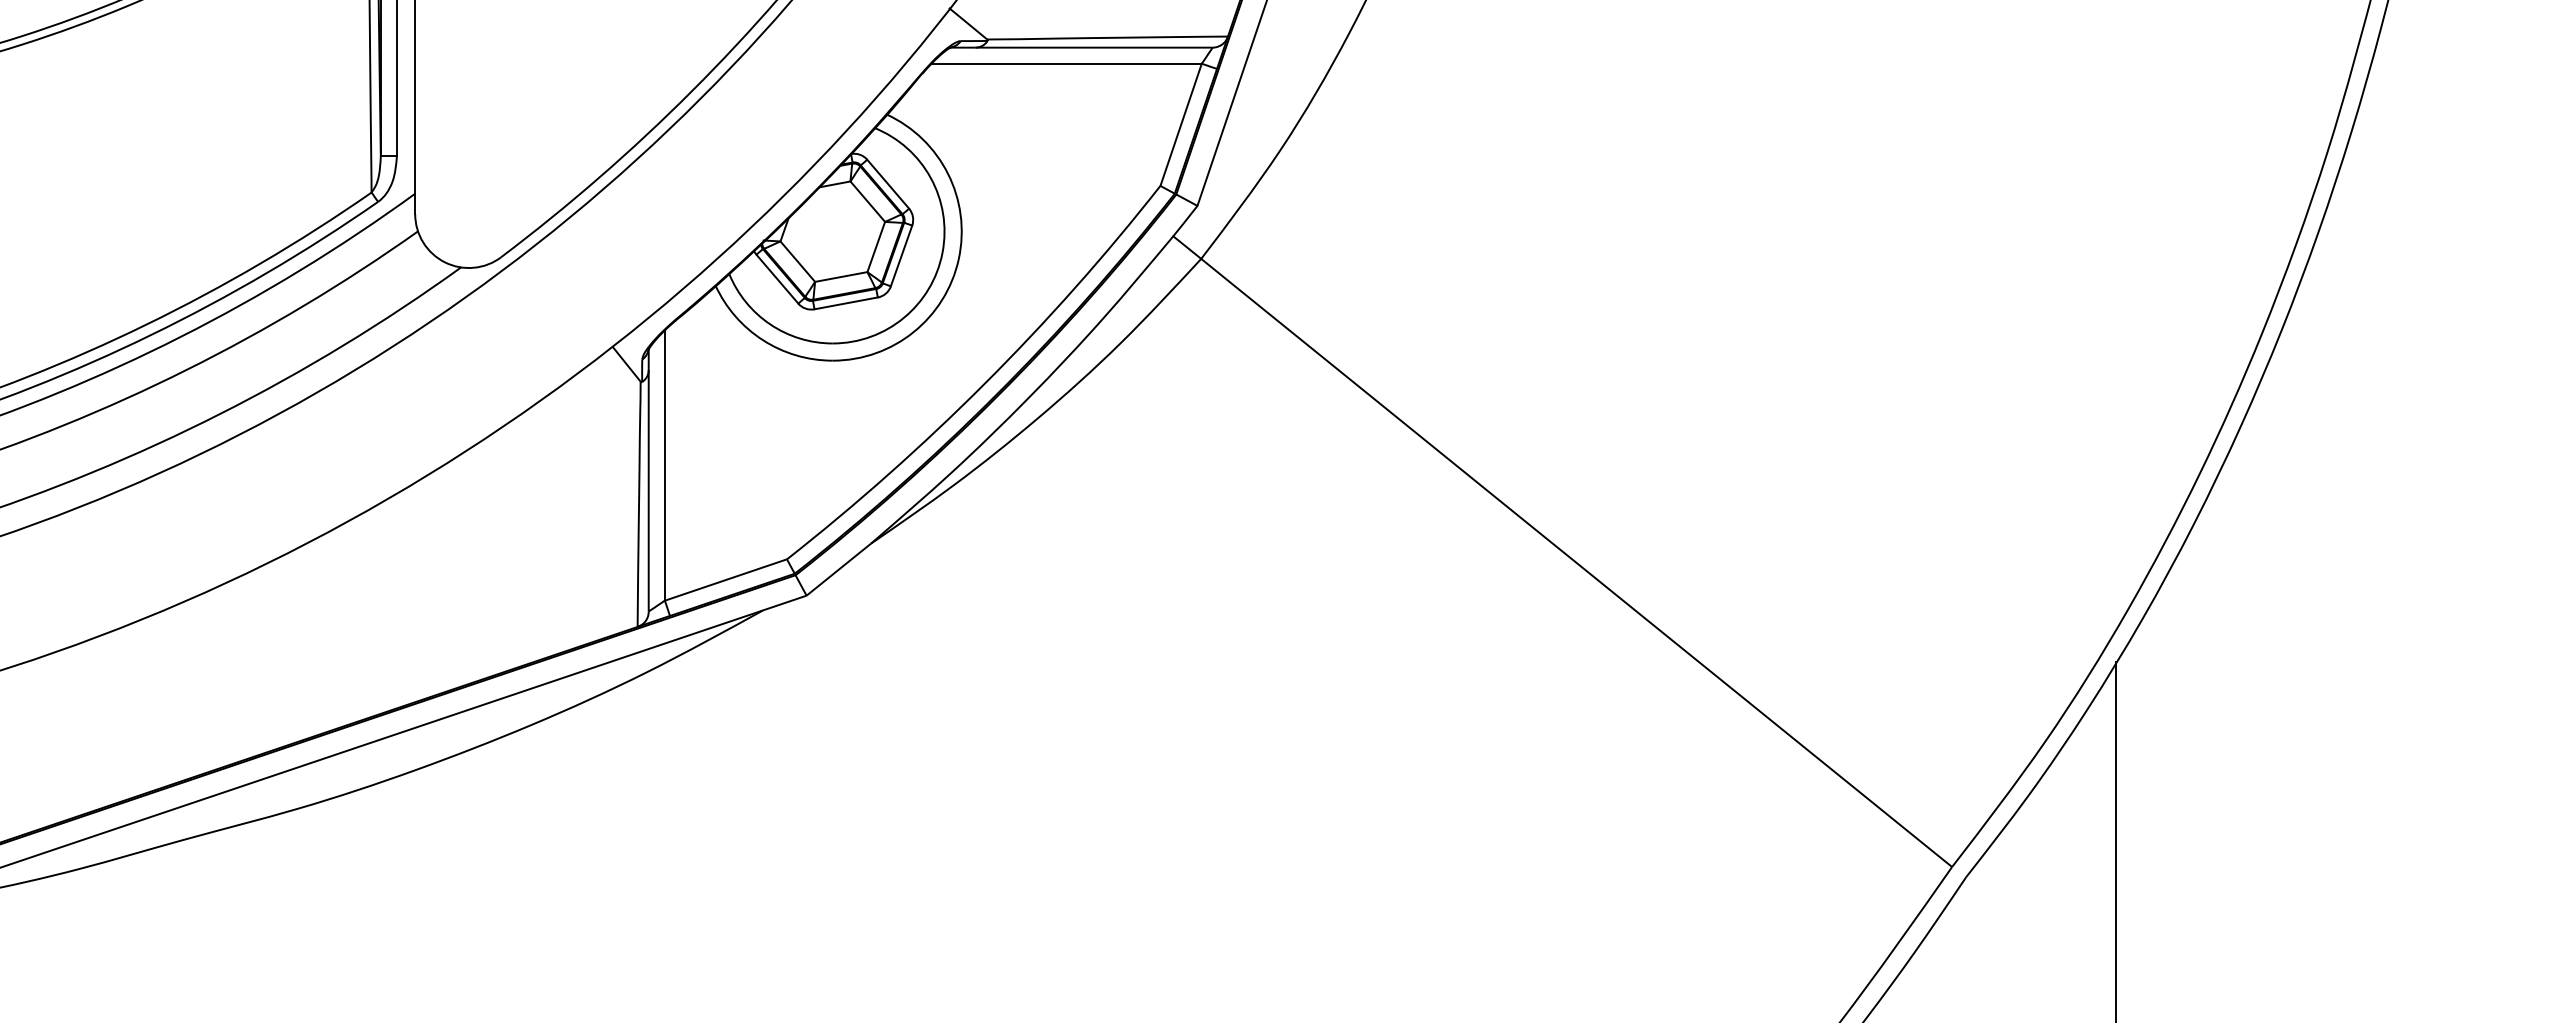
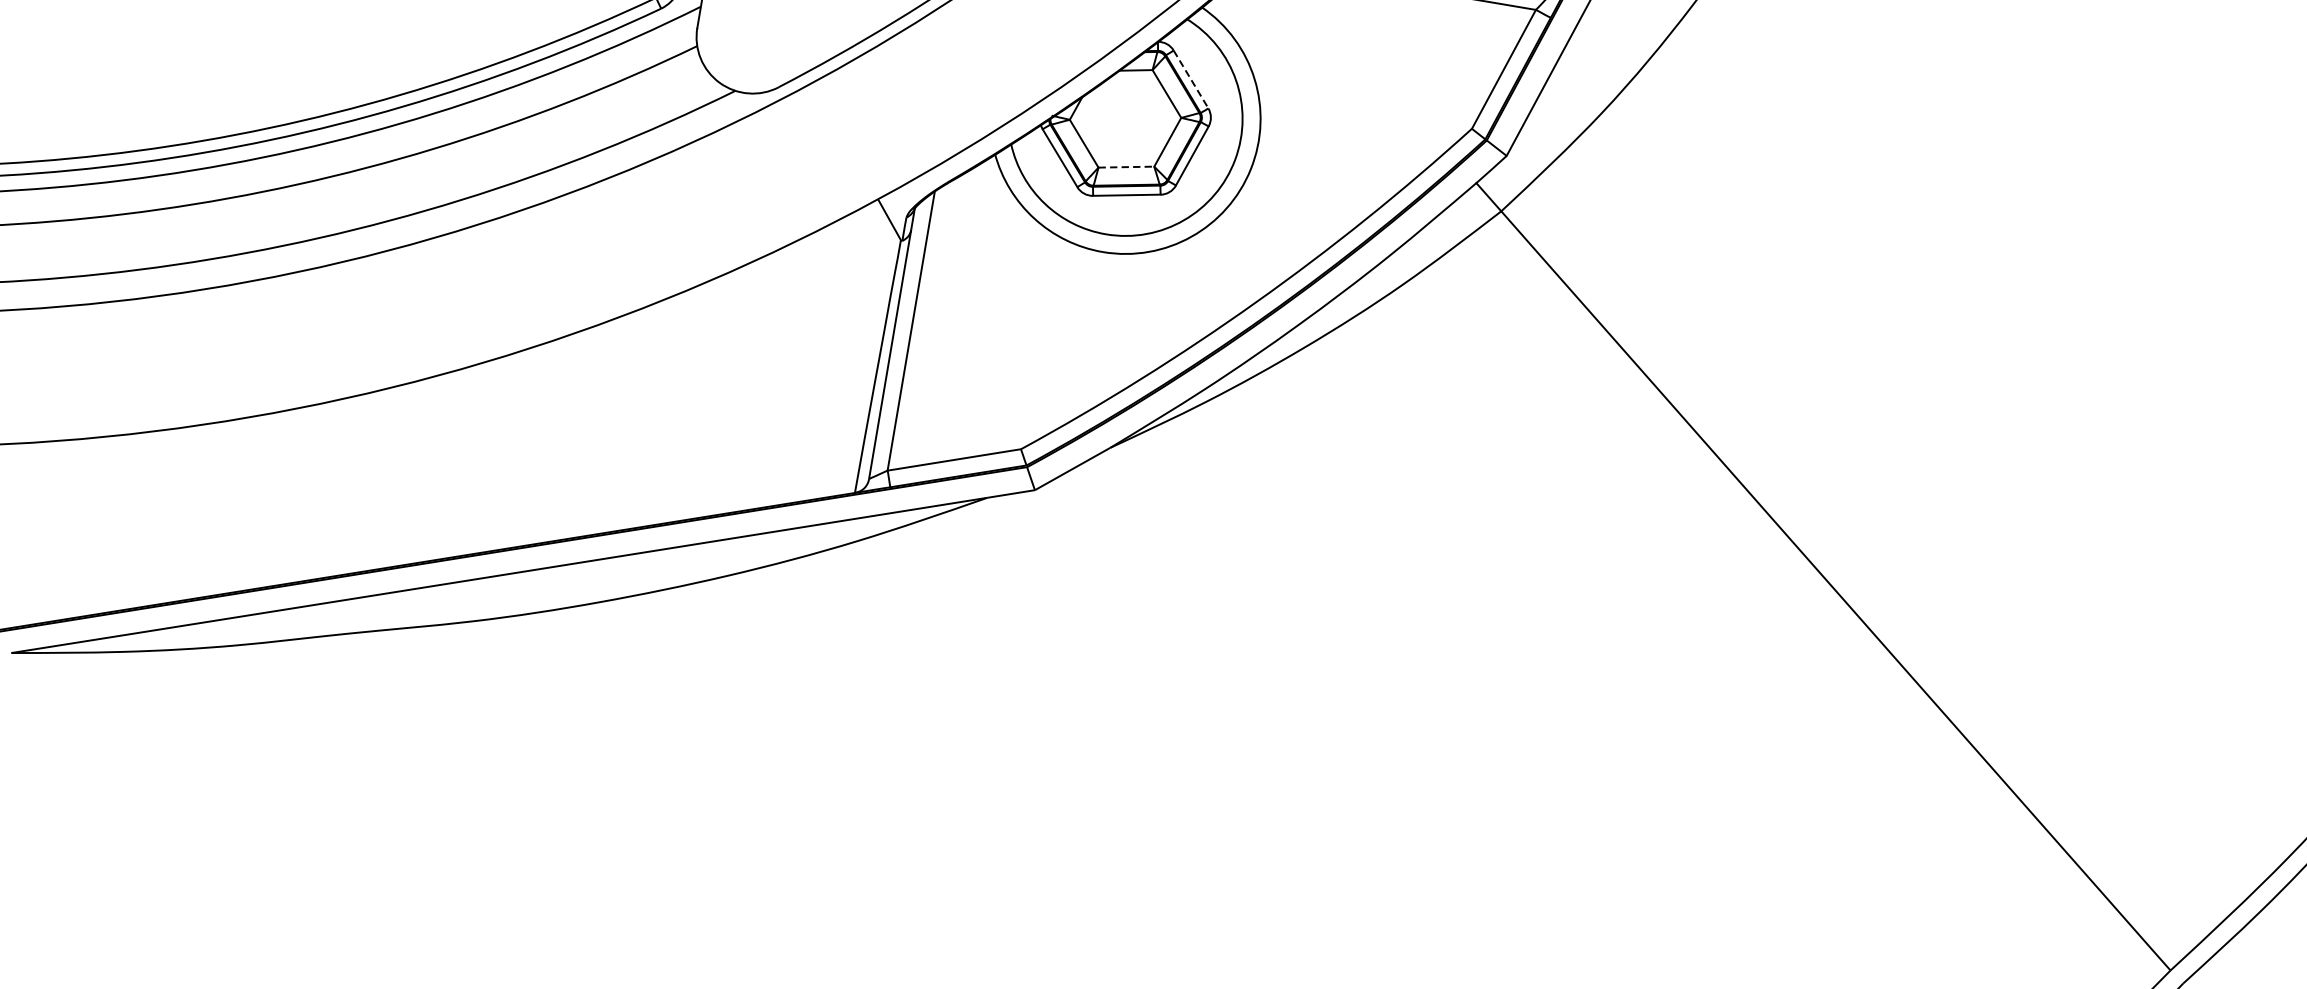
line: (888, 184) -> (1191, 79), solid -> dashed
line: (841, 277) -> (1126, 167), solid -> dashed

